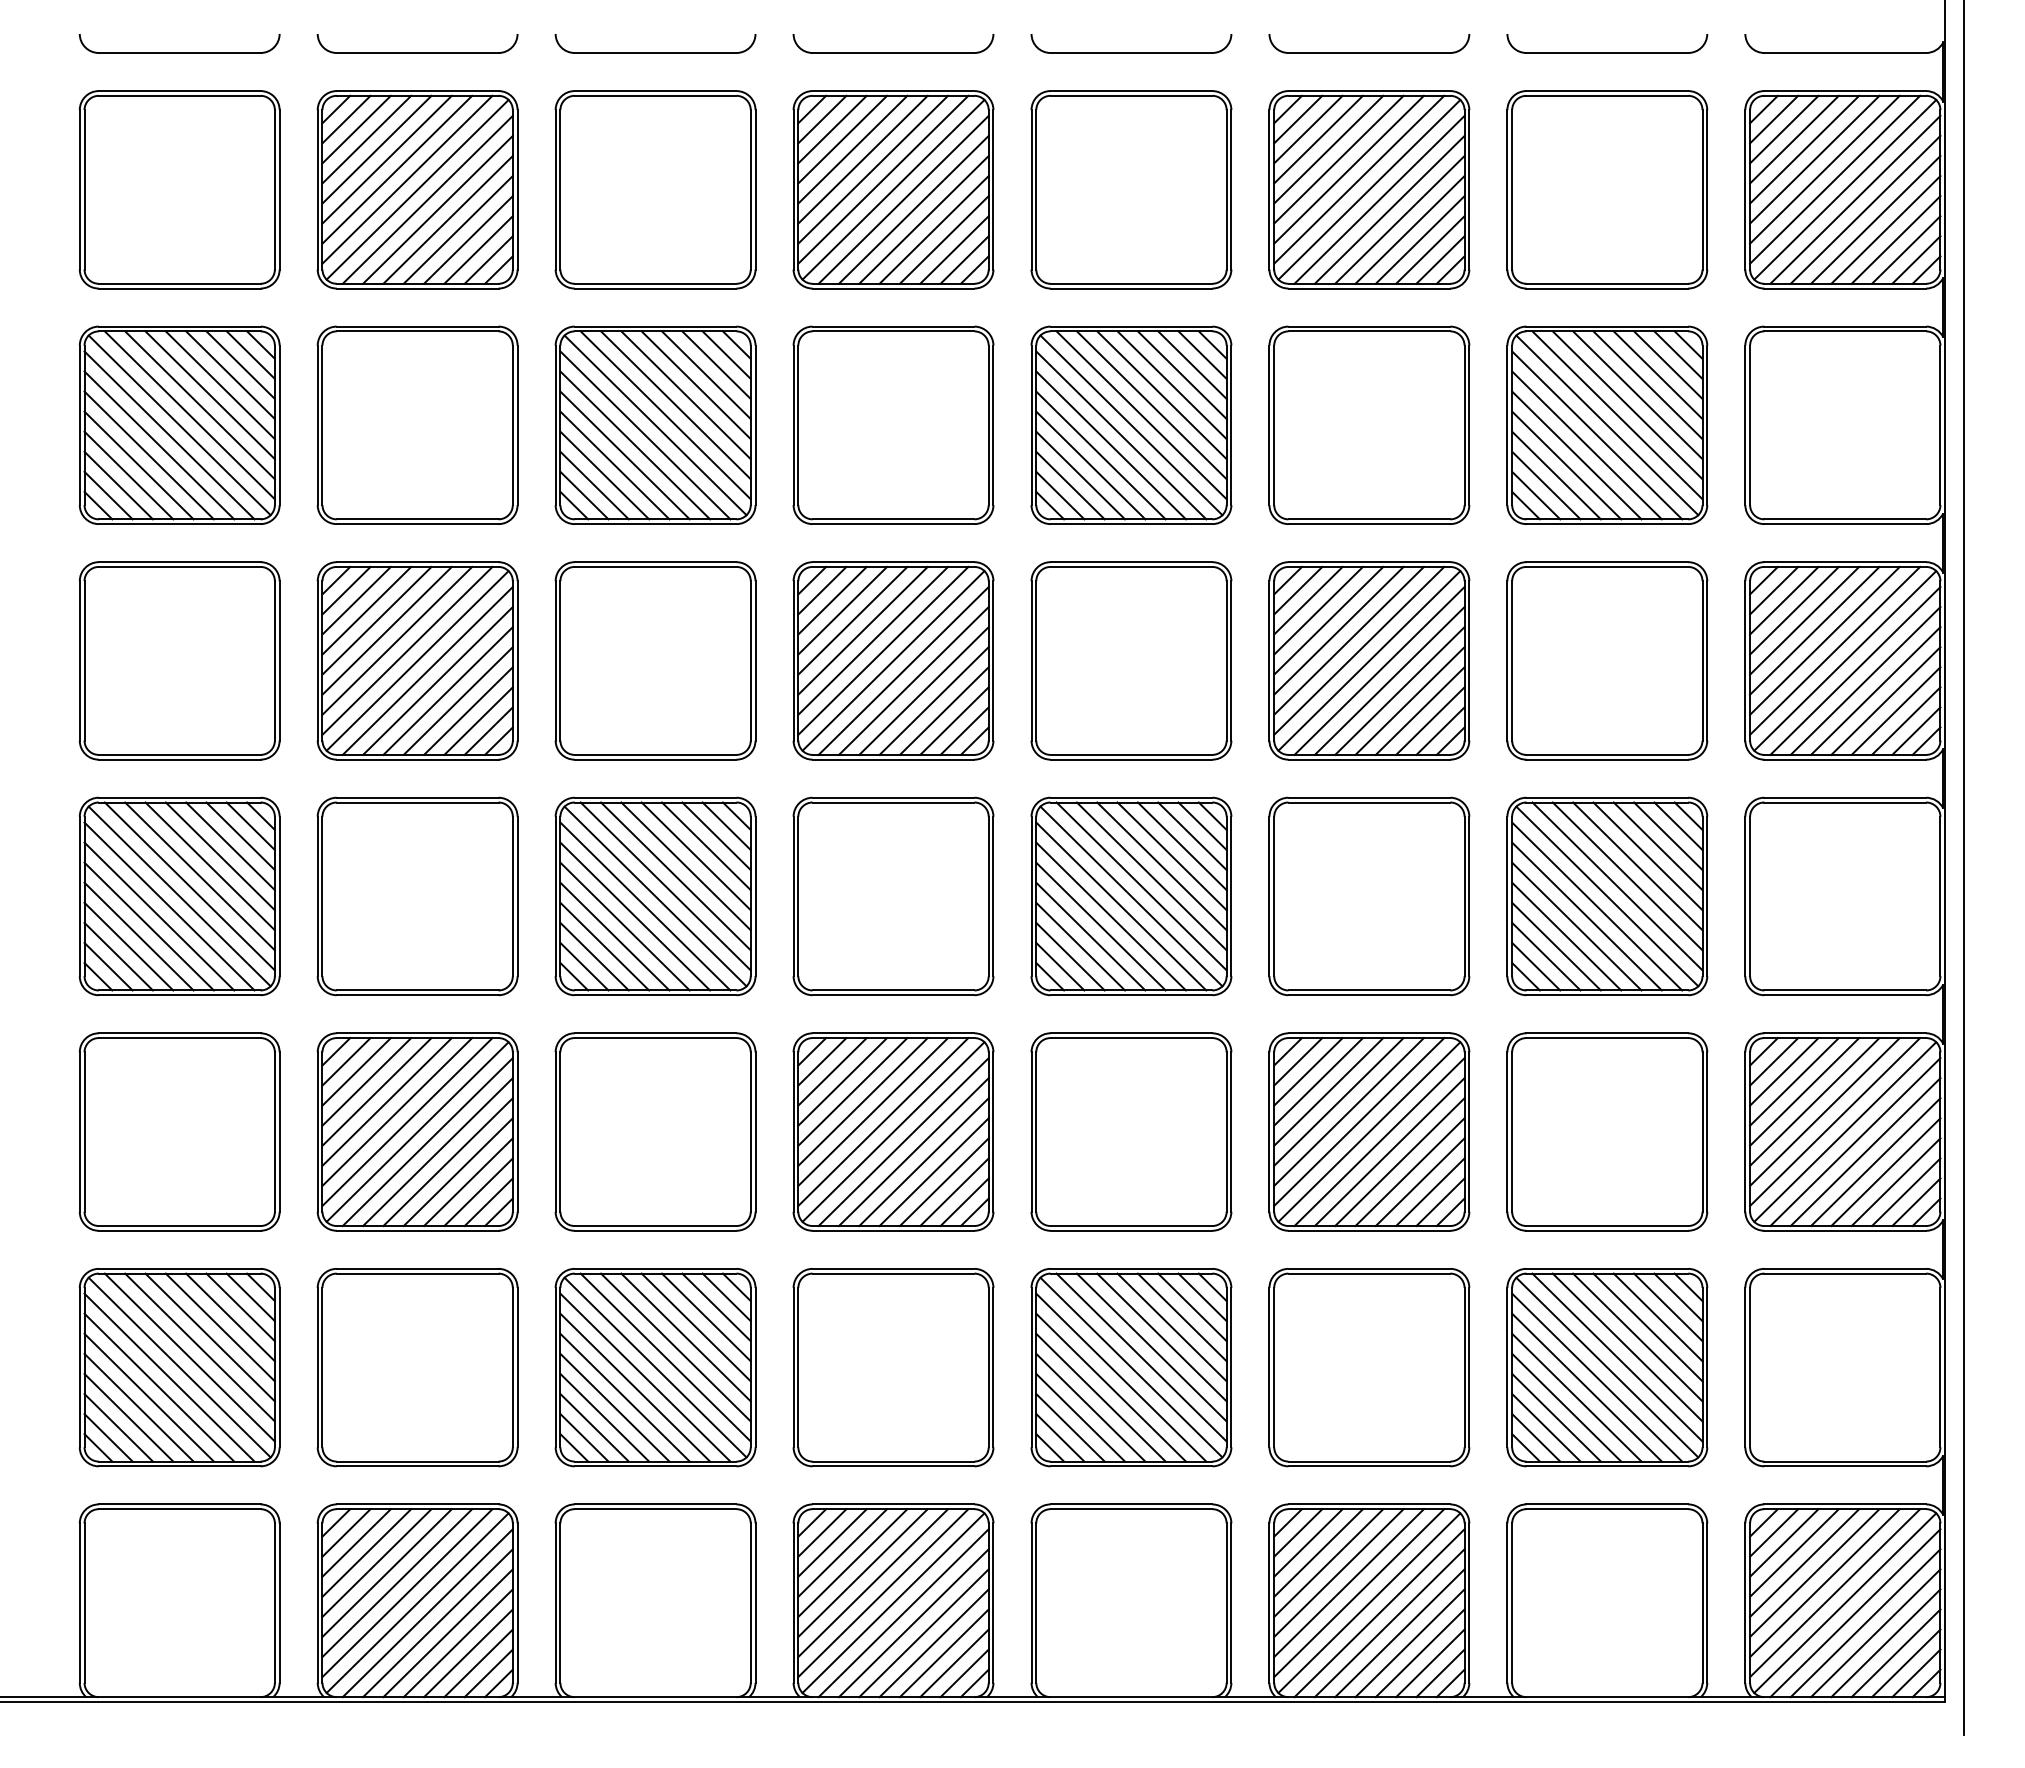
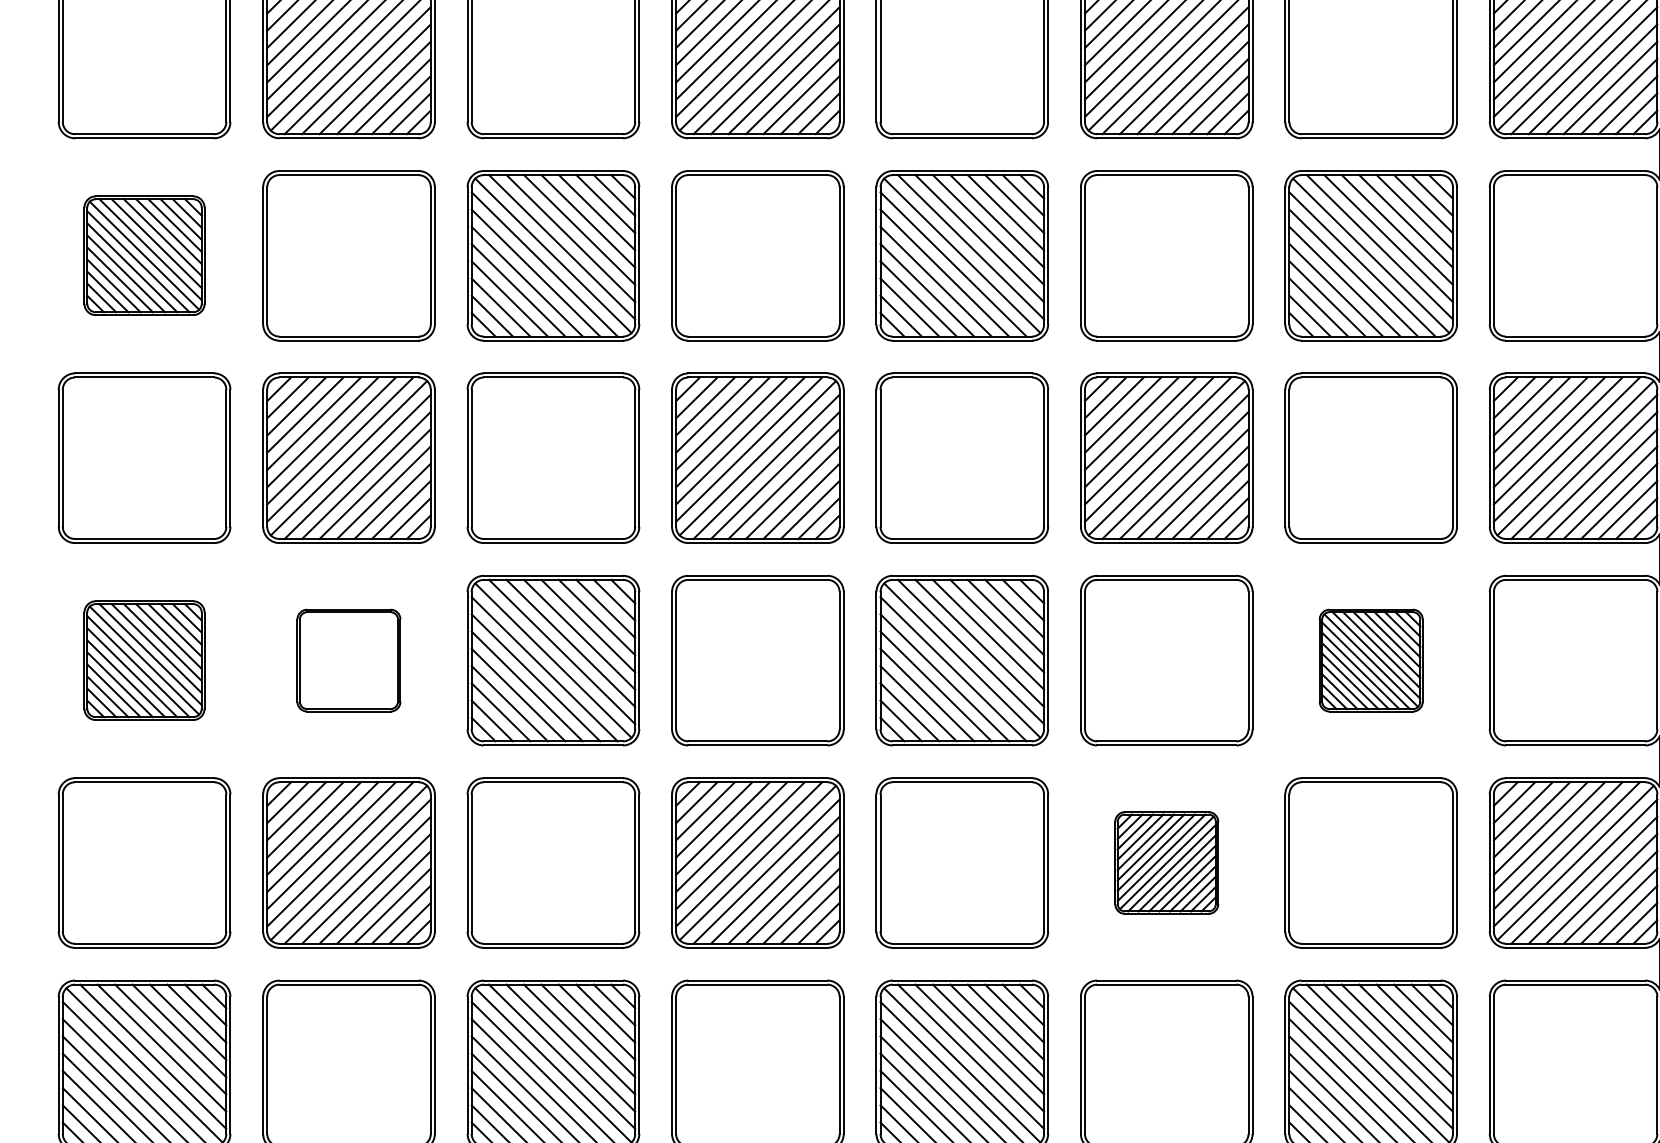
part: (179, 424) -> (144, 255), size x0.7
part: (179, 896) -> (144, 660), size x0.7
part: (417, 896) -> (348, 660), size x0.6
part: (1607, 896) -> (1371, 660), size x0.6
part: (1369, 1131) -> (1166, 862), size x0.6

